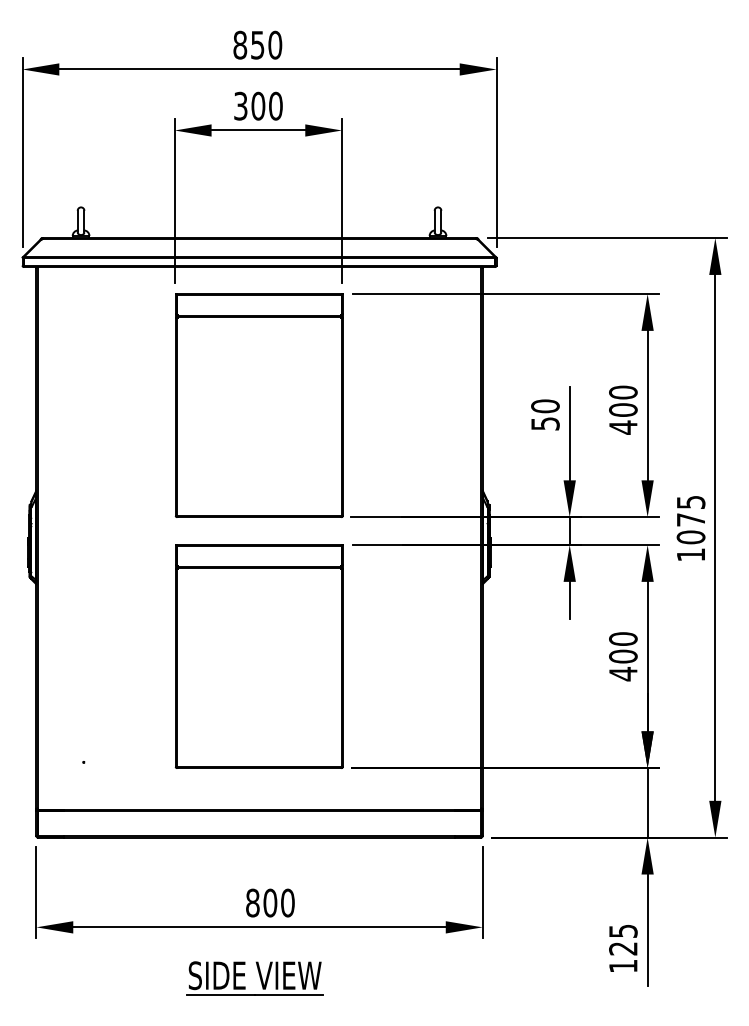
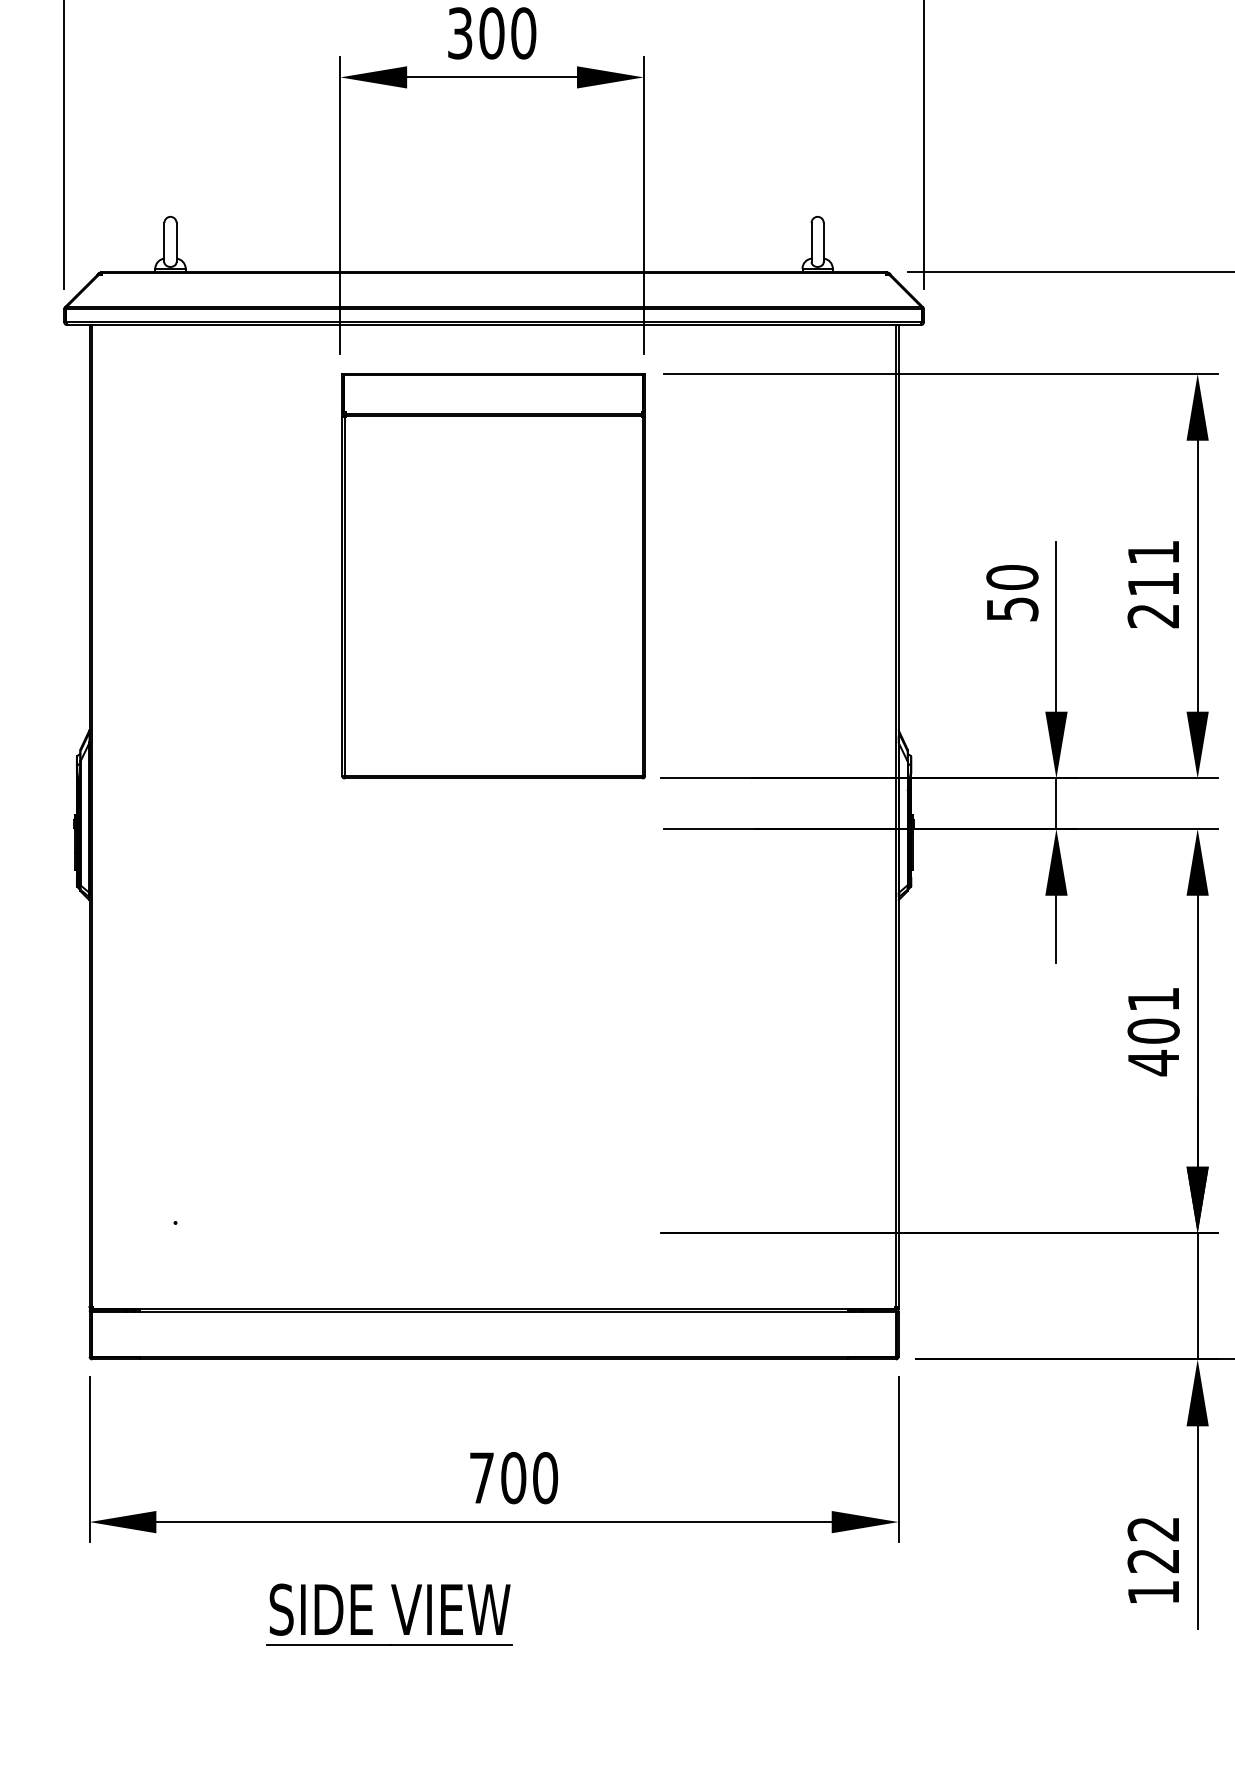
text: (623, 409) -> (1153, 583), 400 -> 211
text: (623, 638) -> (1153, 998), 400 -> 401
part: (258, 656) -> (492, 1031), removed
text: (252, 902) -> (481, 1477), 800 -> 700
text: (623, 930) -> (1153, 1527), 125 -> 122
part: (254, 978) -> (388, 1614), moved

